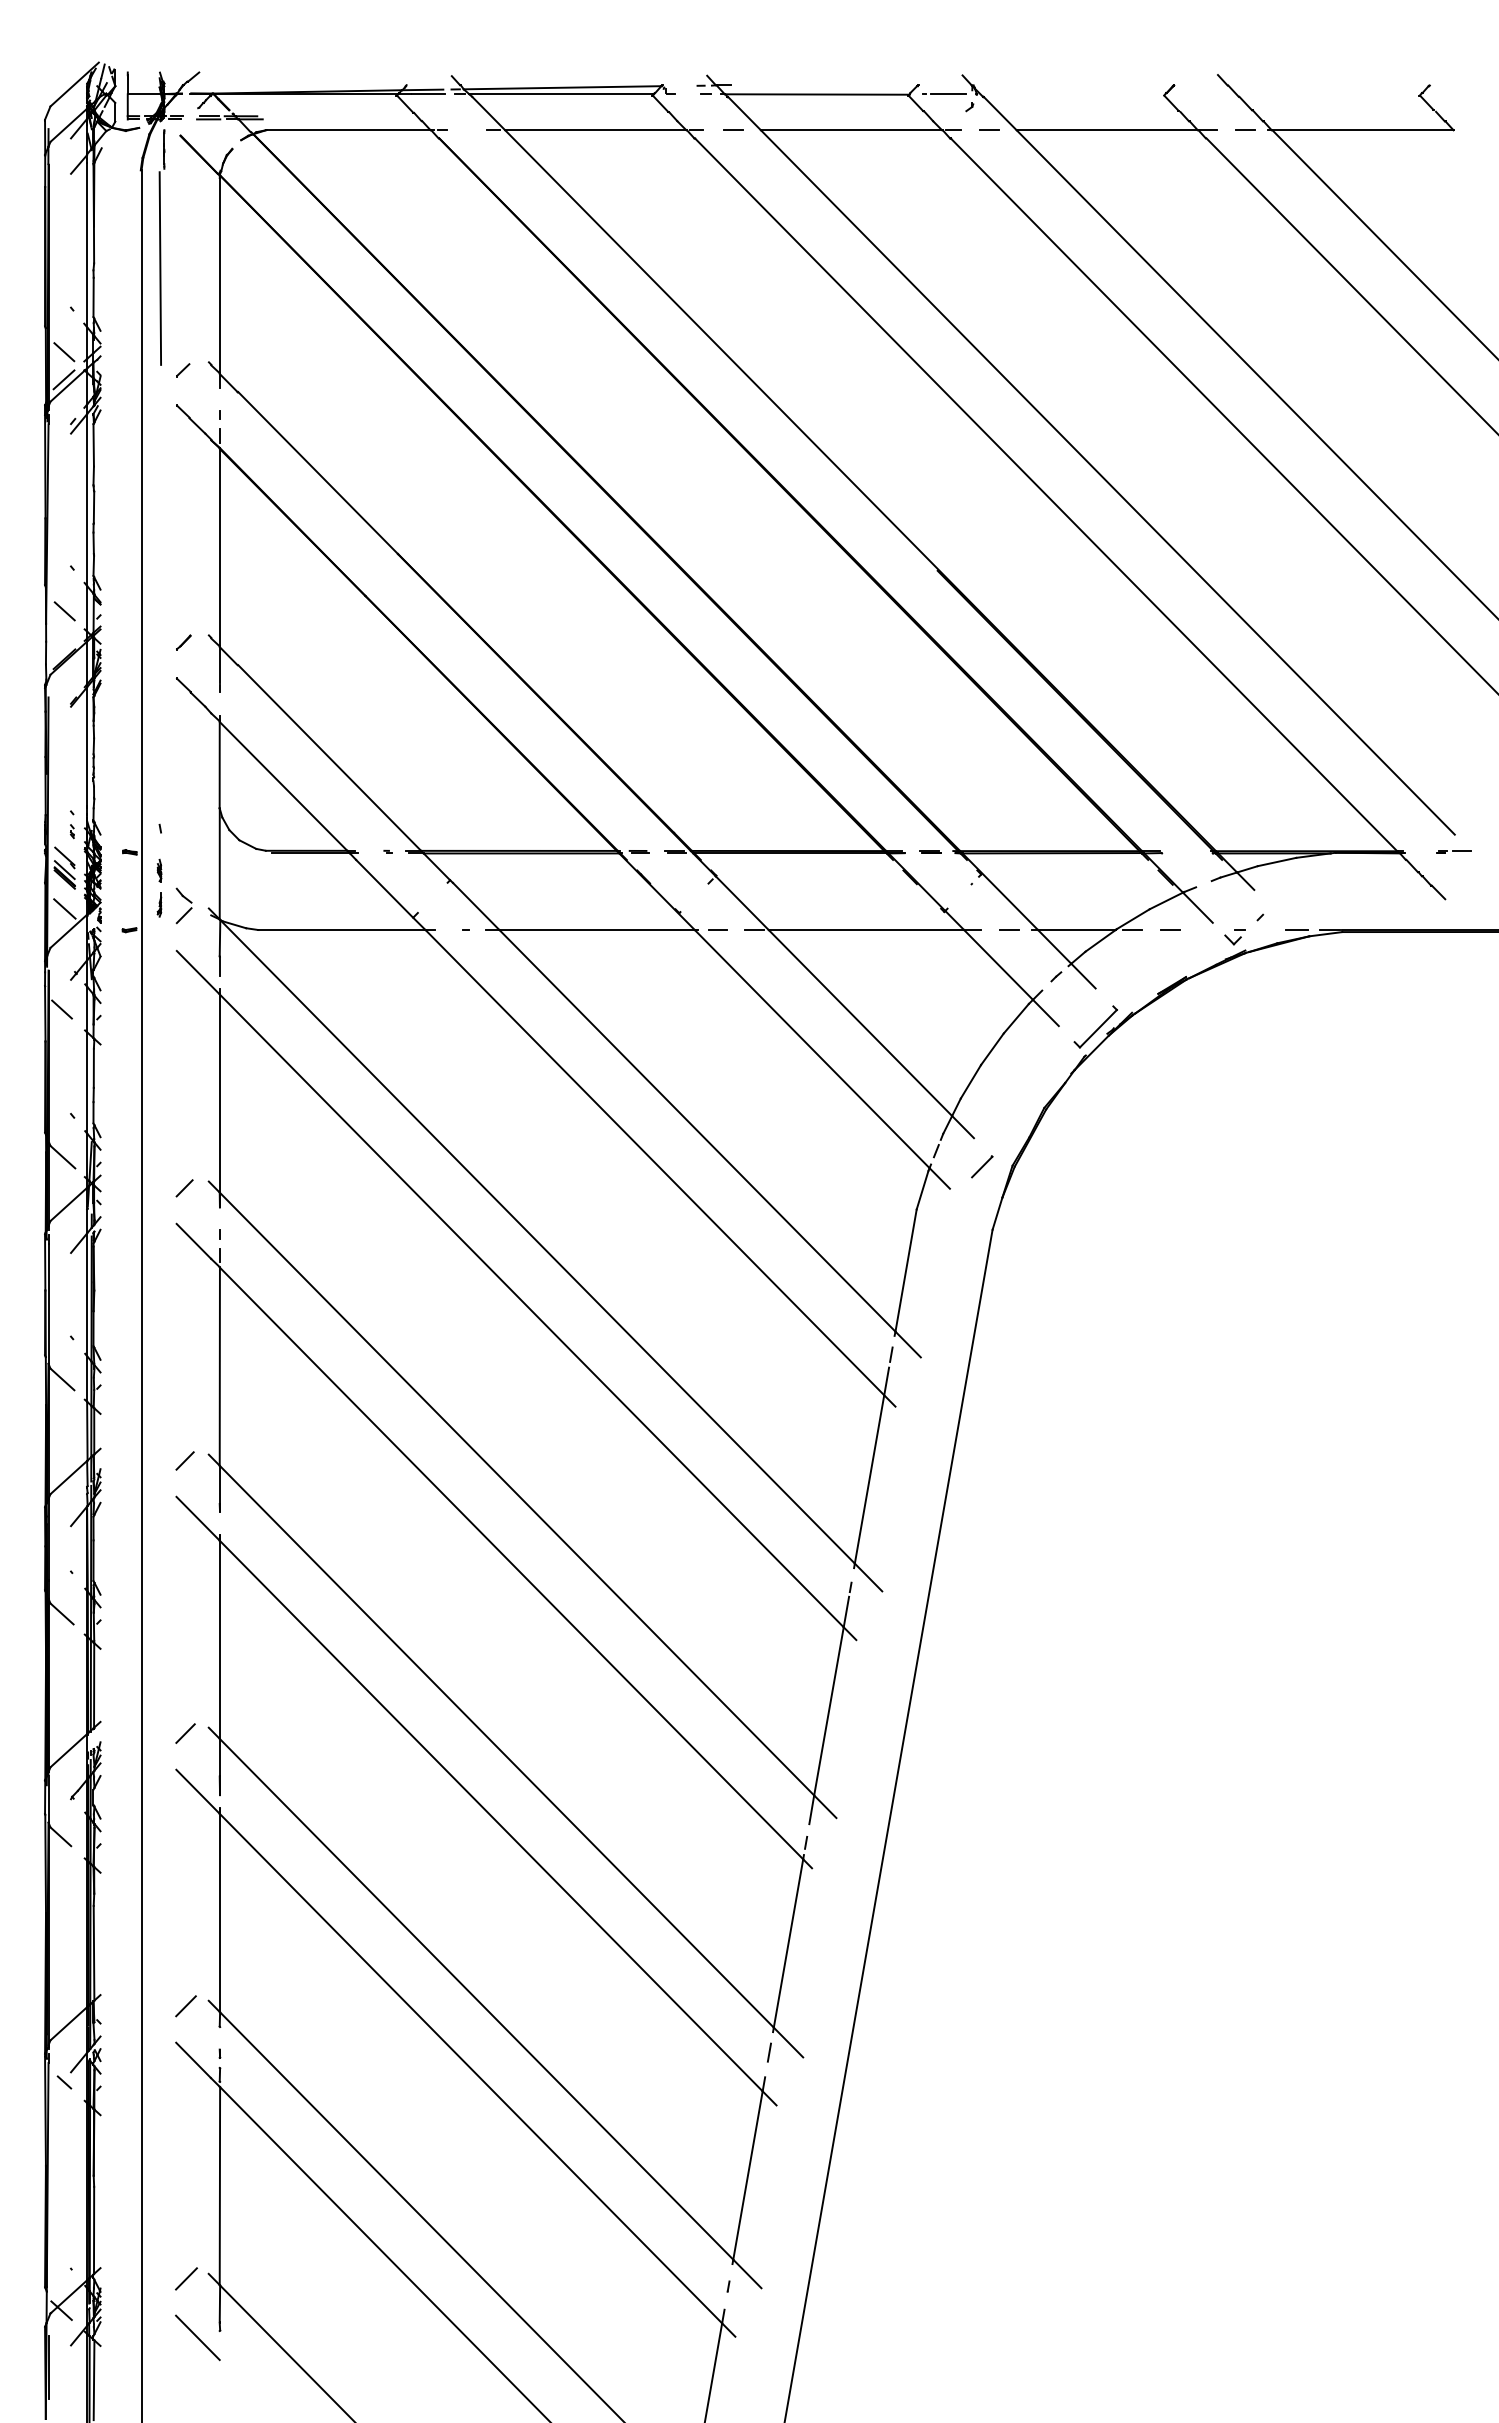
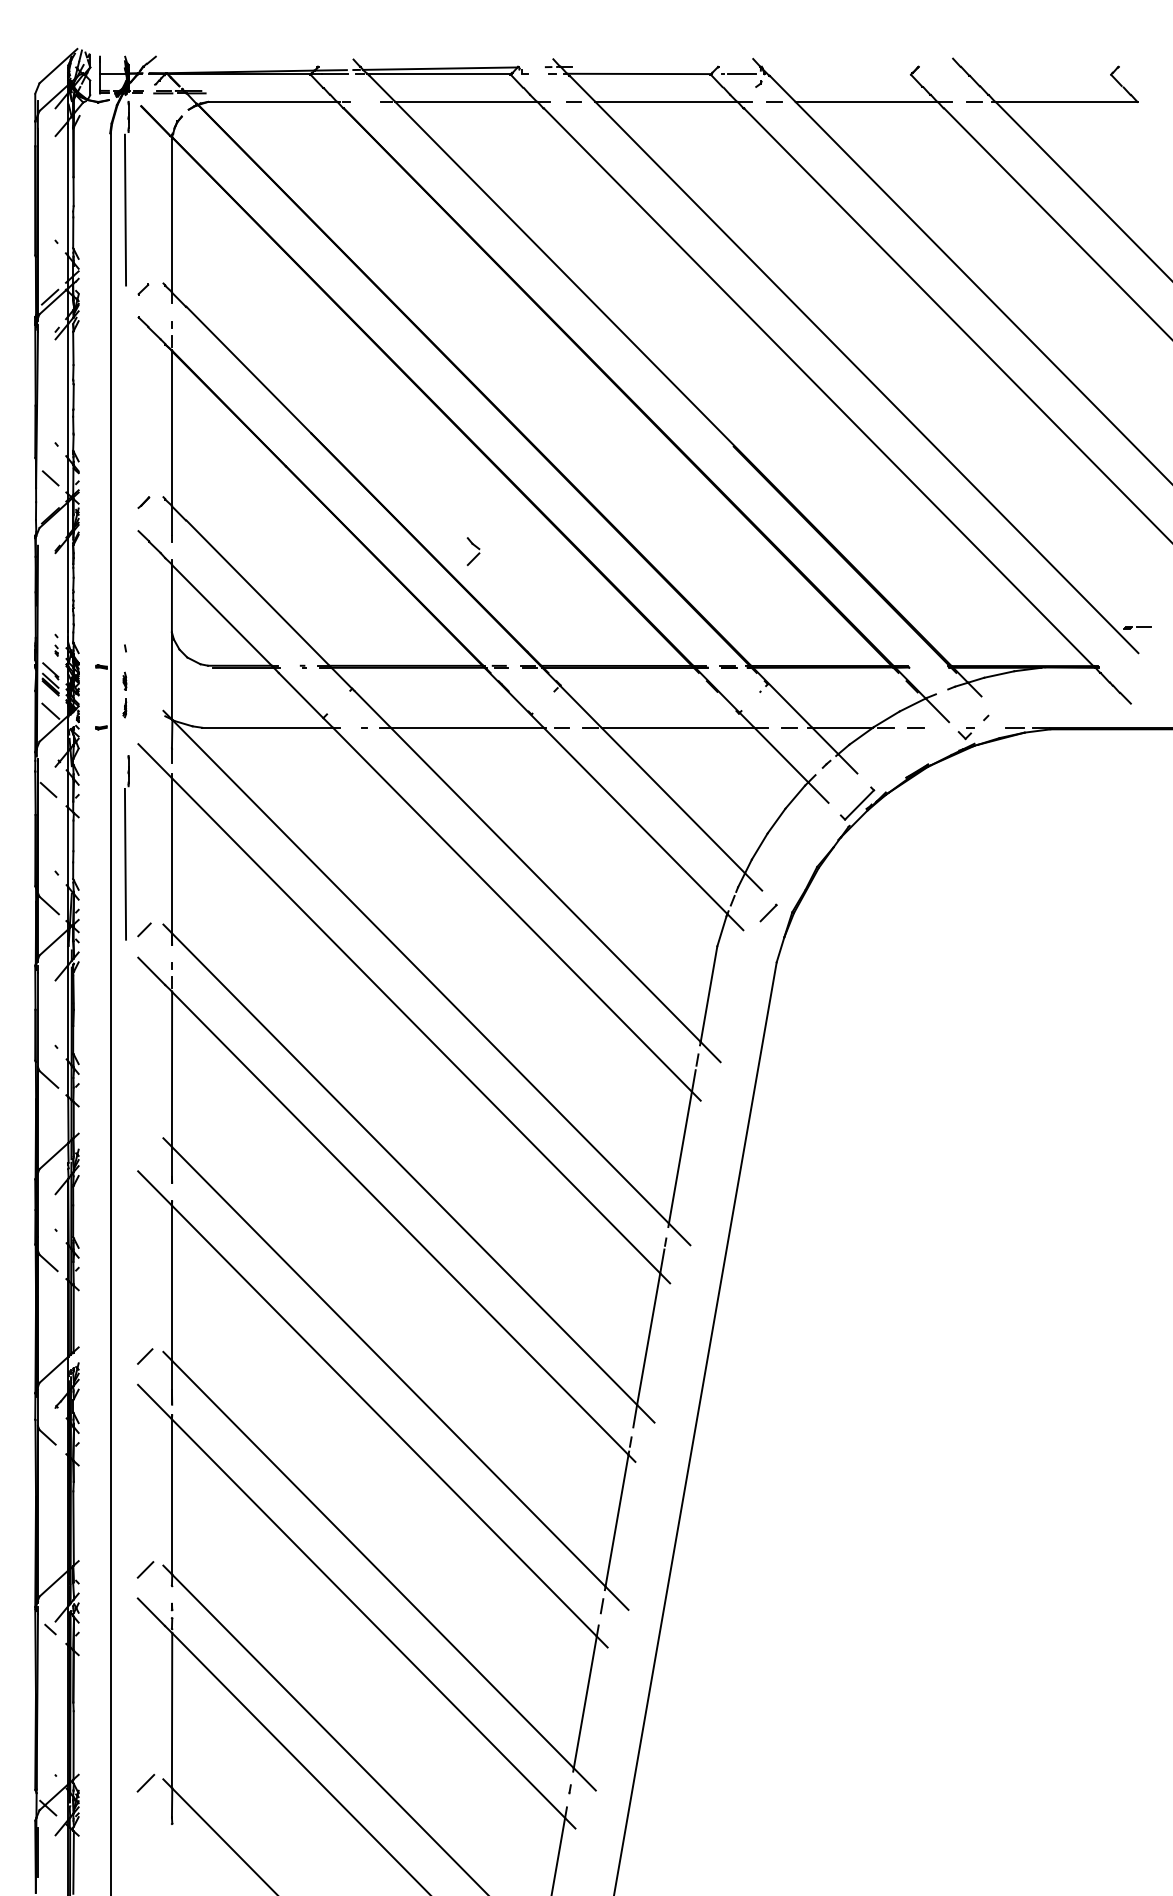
line: (64, 352) -> (50, 275), removed
part: (1453, 851) -> (1137, 627), moved
part: (185, 899) -> (474, 546), moved
part: (161, 1083) -> (126, 847), added
line: (184, 1460) -> (144, 1142), removed
line: (197, 2337) -> (154, 1829), removed

